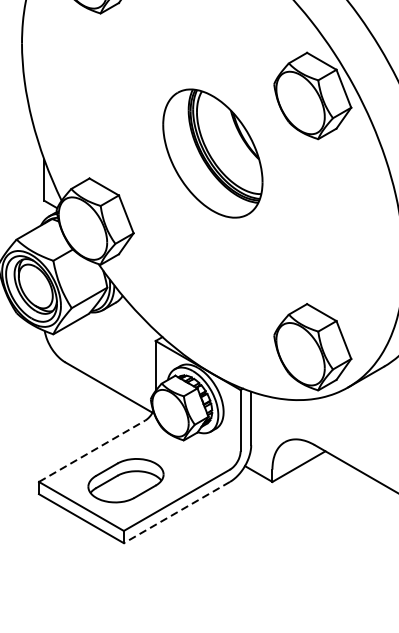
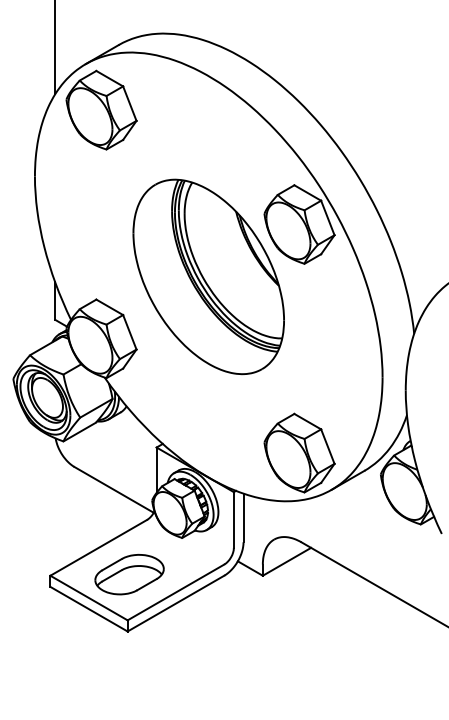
part: (212, 153) -> (208, 276), size x1.67
line: (91, 450) -> (98, 547), dashed -> solid
line: (176, 512) -> (175, 603), dashed -> solid

